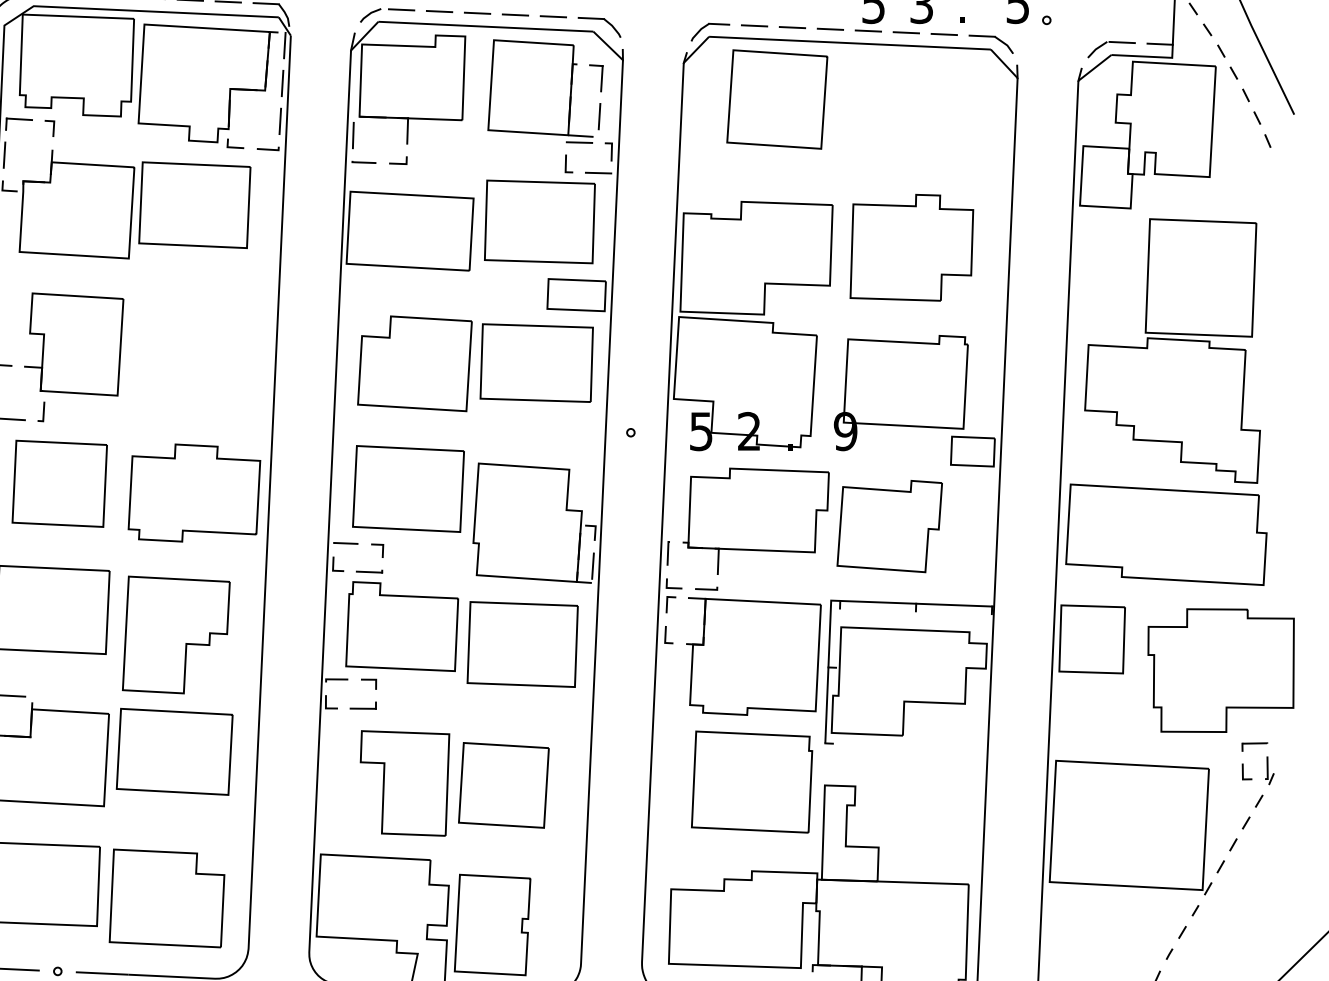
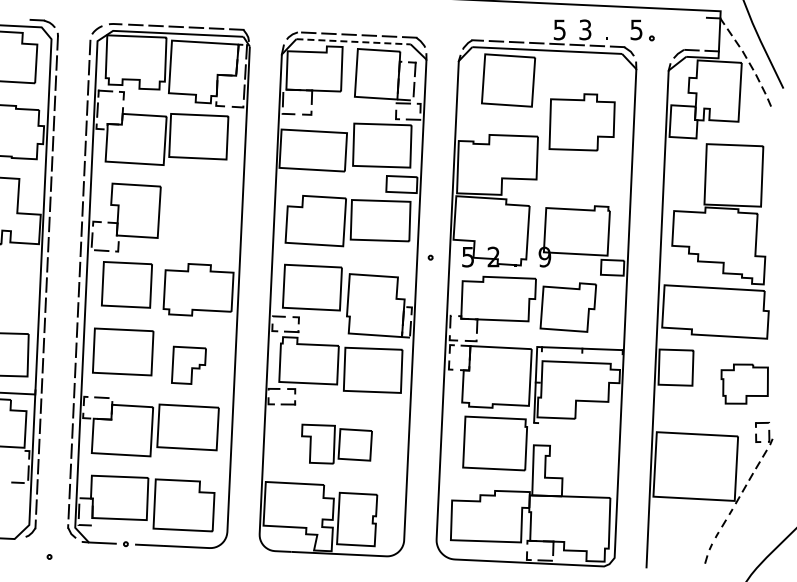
line: (487, 26) -> (354, 41), solid -> dashed
part: (910, 248) -> (581, 122), moved
part: (175, 635) -> (188, 365), size x0.6
part: (1220, 669) -> (744, 383), size x0.6
part: (453, 782) -> (336, 443), size x0.7

